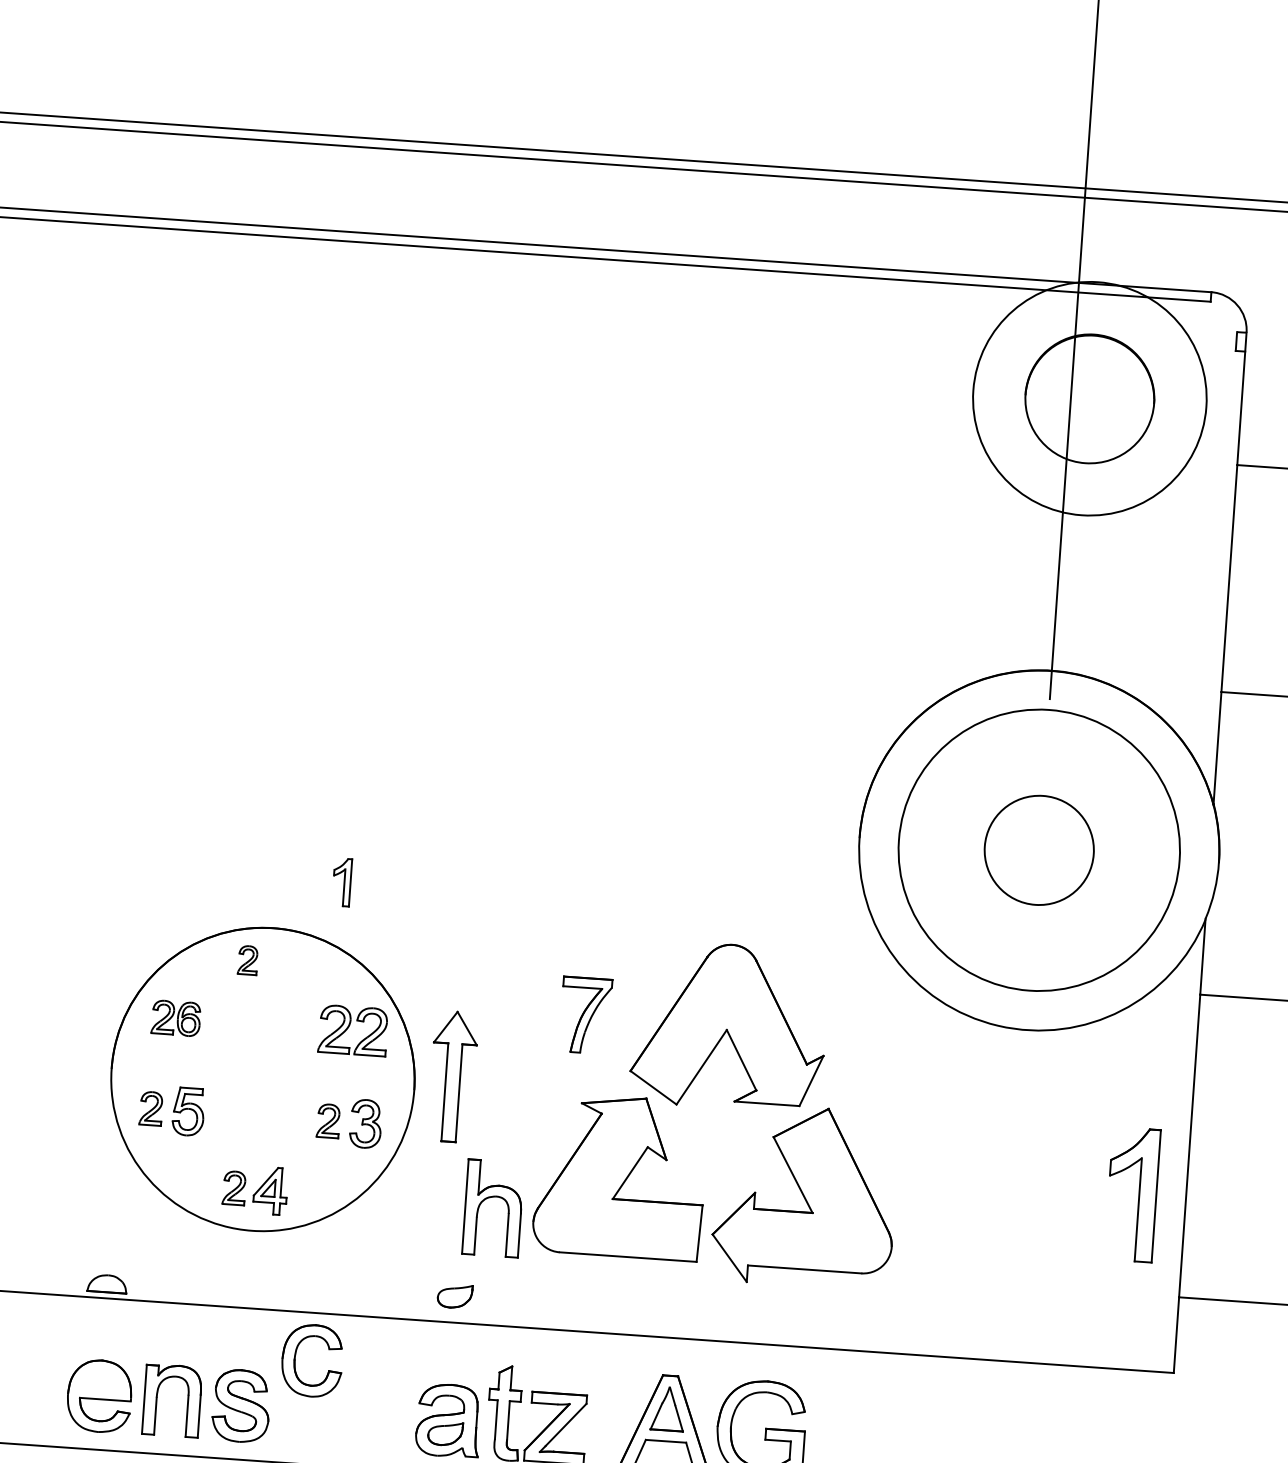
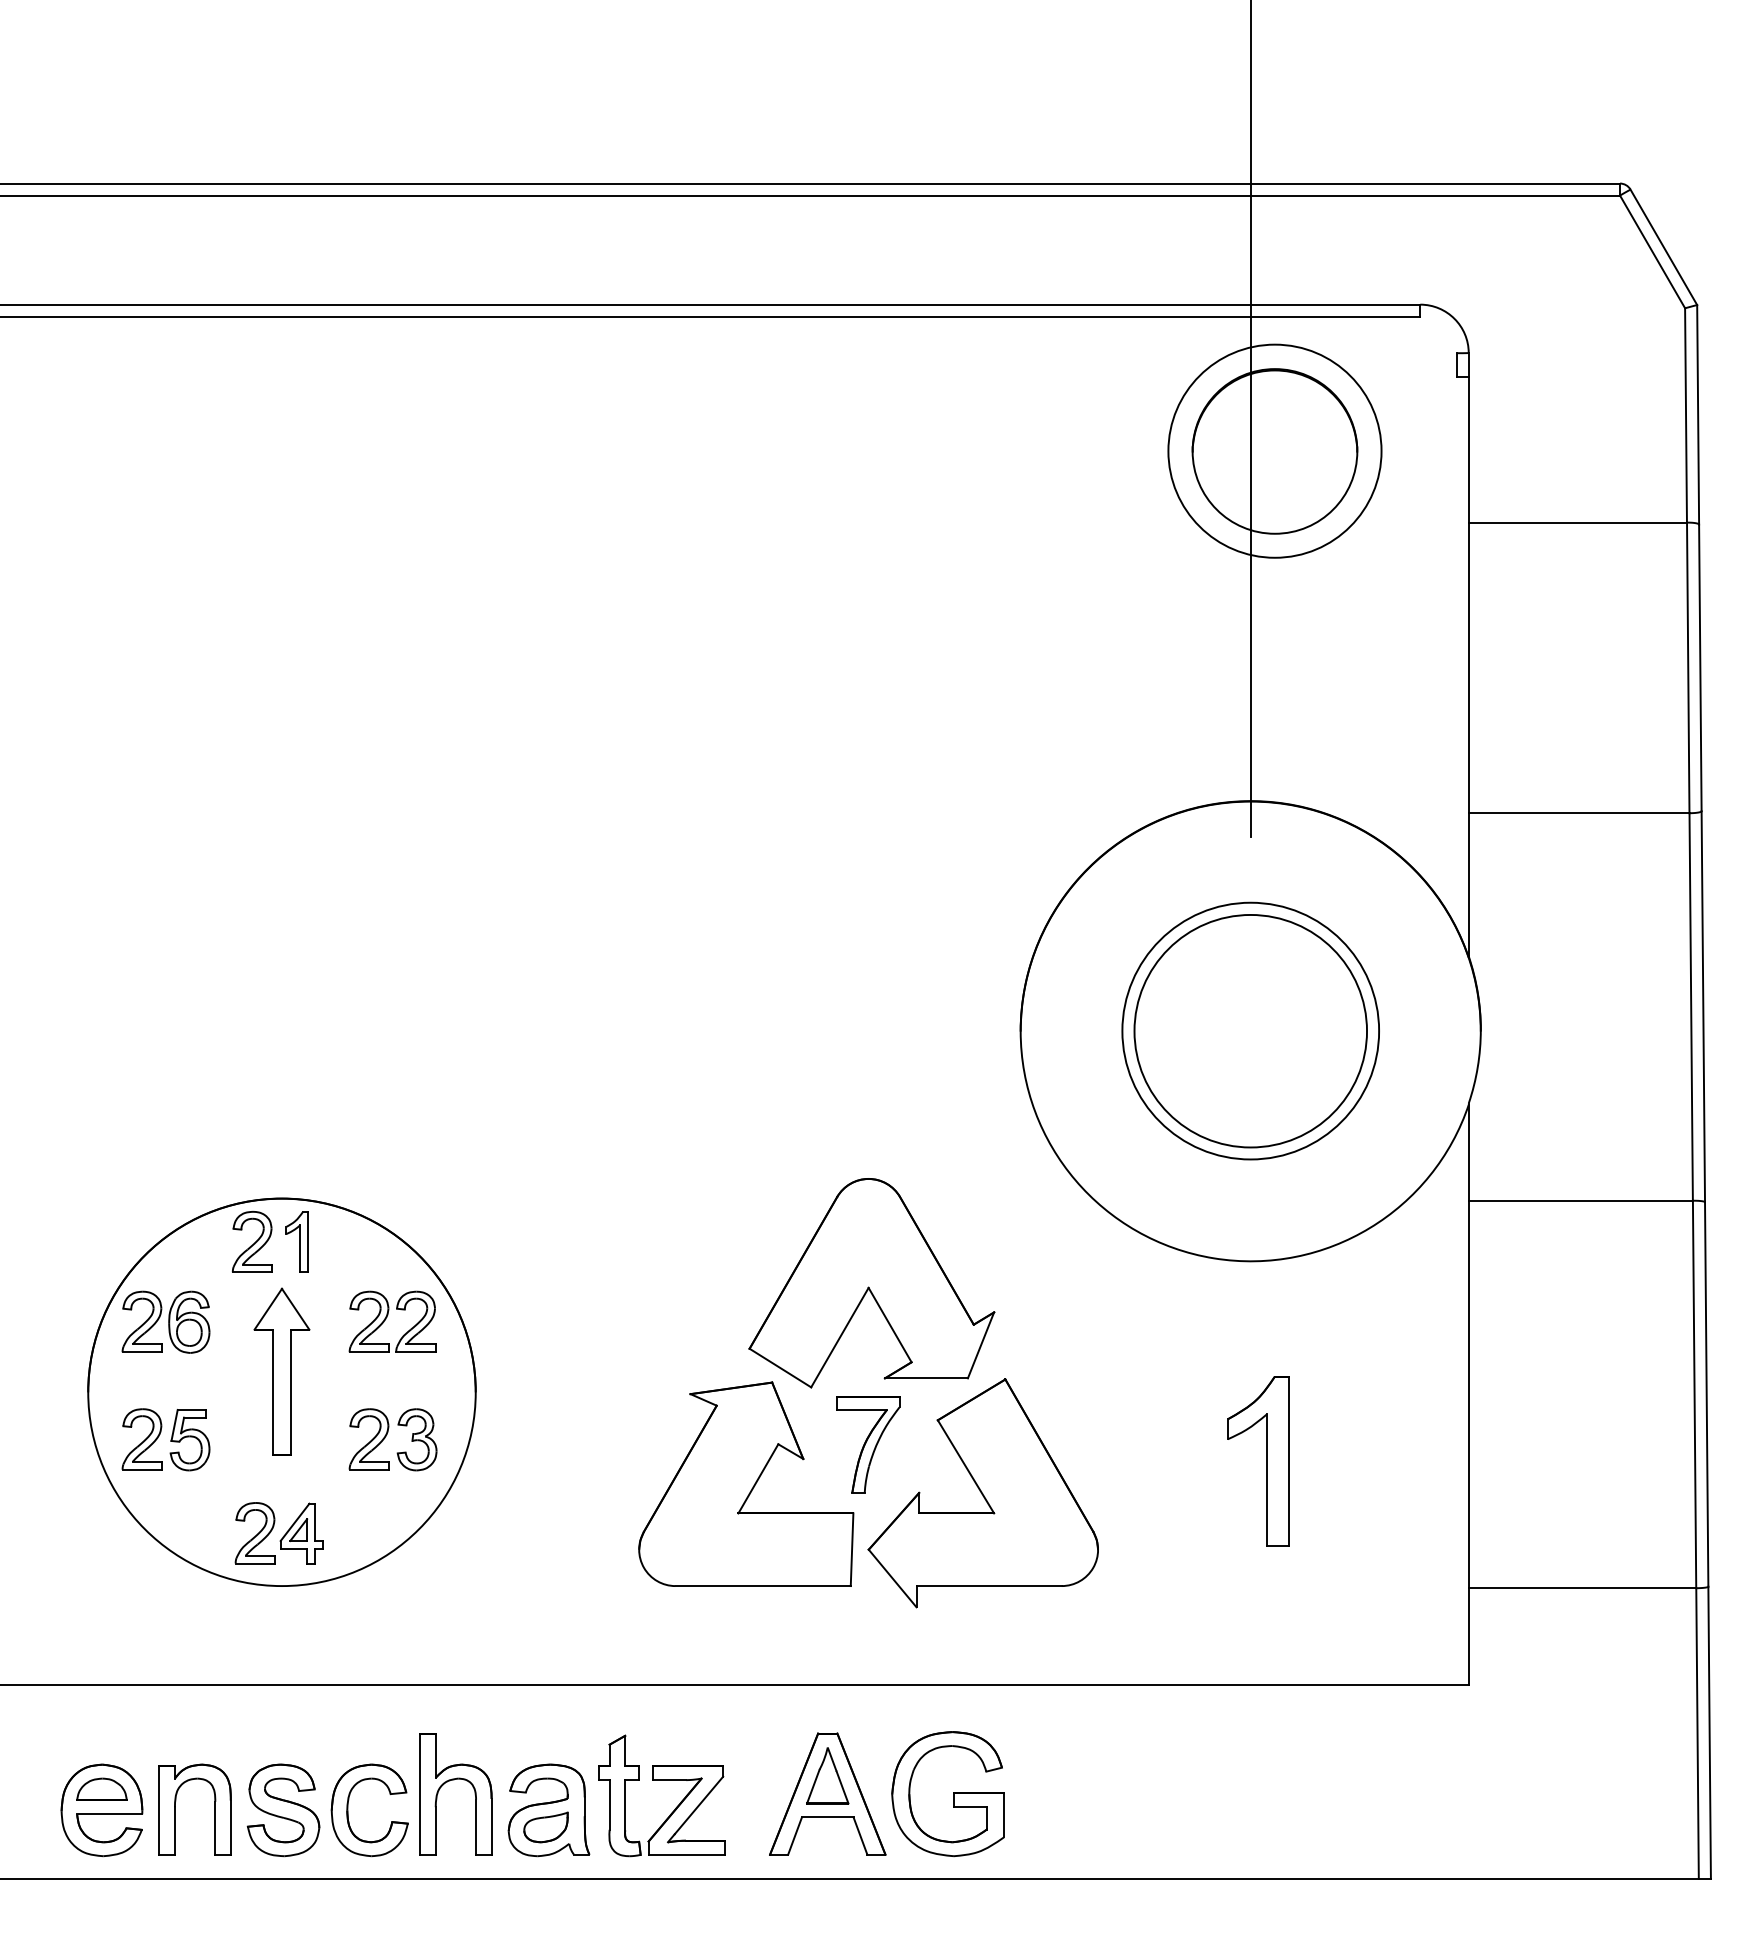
circle: (1089, 398) -> (1274, 450), size x0.71
circle: (1039, 849) -> (1250, 1030), size x0.71
circle: (1039, 849) -> (1250, 1030), size x1.67
part: (341, 881) -> (296, 1241), moved
part: (247, 960) -> (251, 1241), size x1.67
part: (585, 1015) -> (868, 1444), moved
part: (175, 1017) -> (165, 1321), size x1.43
part: (452, 1076) -> (281, 1371), moved
part: (150, 1108) -> (141, 1439), size x1.43
part: (327, 1121) -> (368, 1439), size x1.43
part: (233, 1188) -> (254, 1533), size x1.43
part: (1138, 1195) -> (1266, 1461), moved
part: (492, 1197) -> (454, 1780), moved
part: (107, 1283) -> (101, 1788), moved
part: (454, 1296) -> (545, 1651), removed
part: (295, 1359) -> (348, 1810), moved

